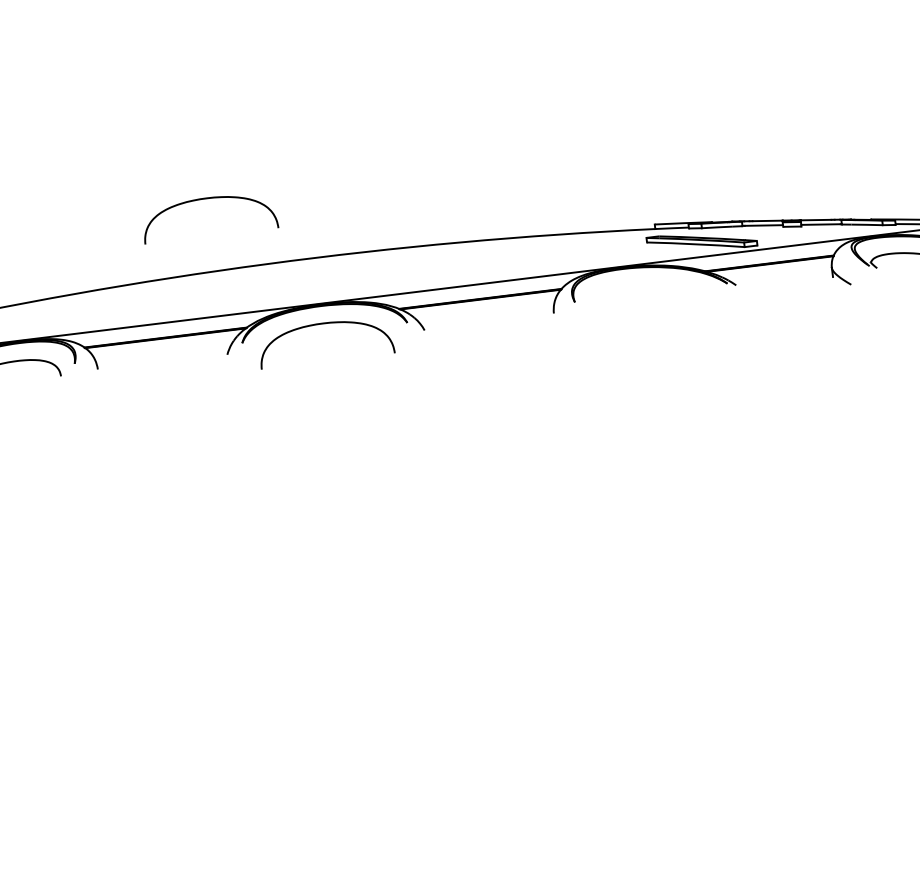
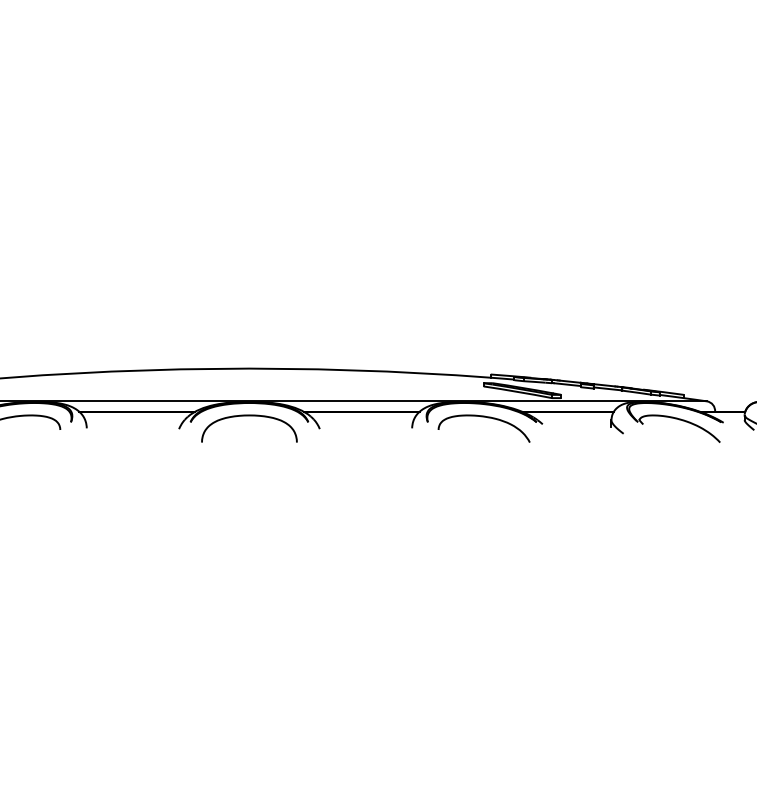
curve: (207, 199) -> (178, 318), removed
curve: (657, 286) -> (487, 418), added

